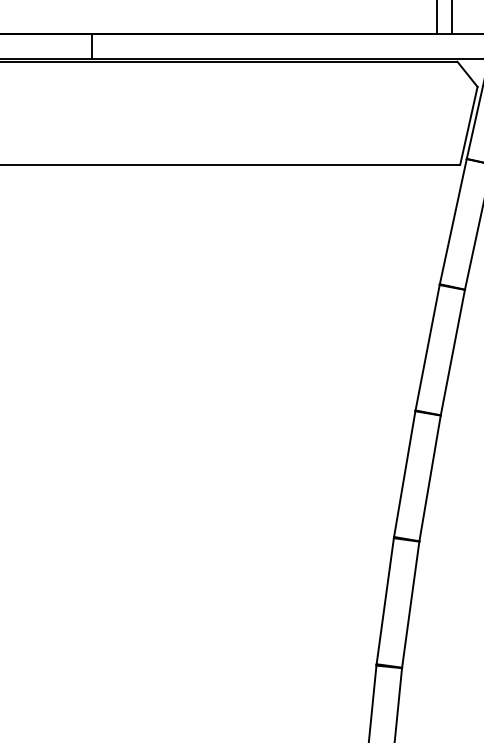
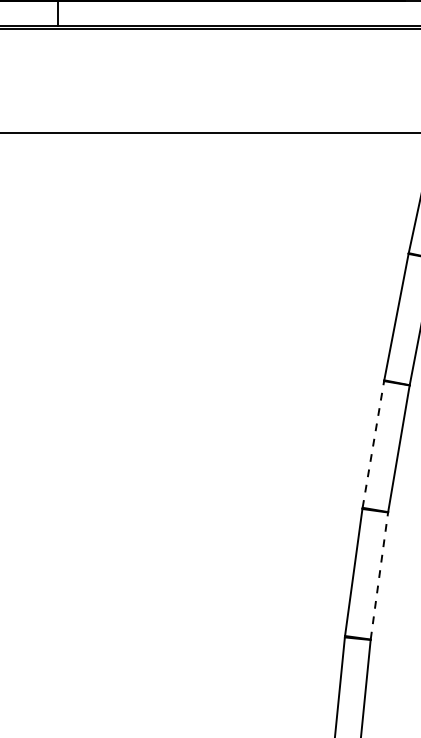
line: (404, 474) -> (373, 444), solid -> dashed
line: (410, 604) -> (379, 575), solid -> dashed

